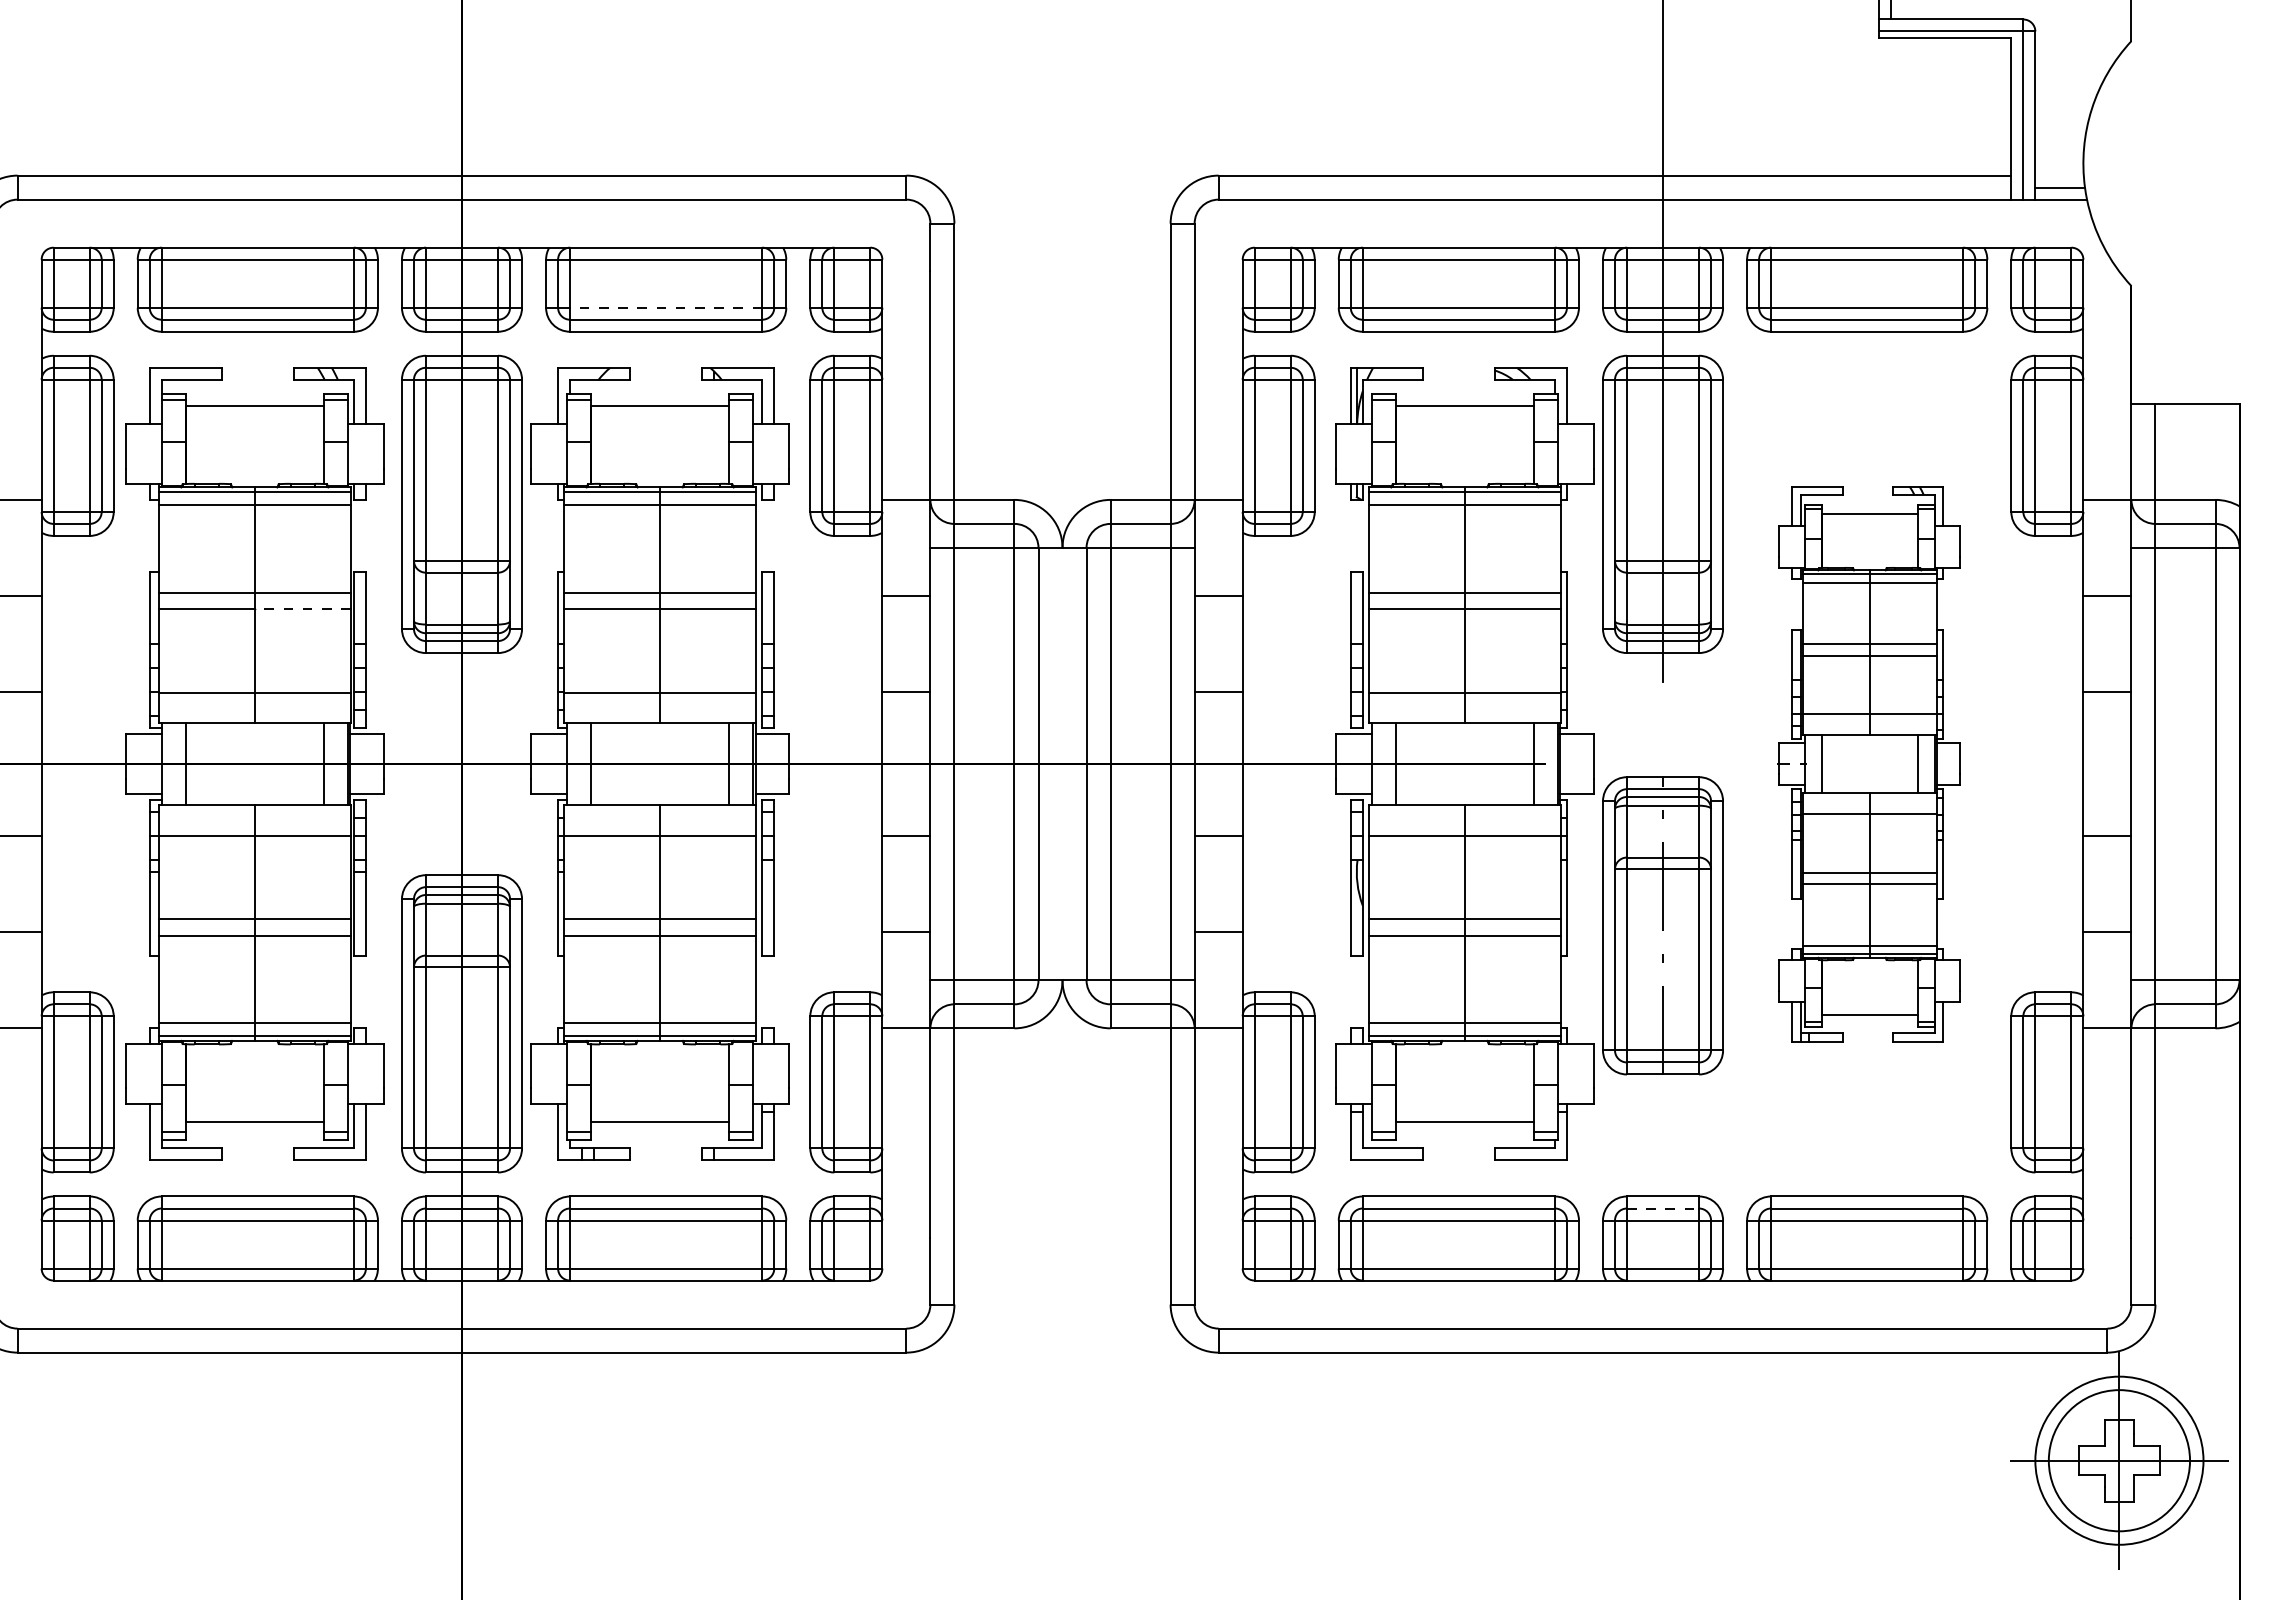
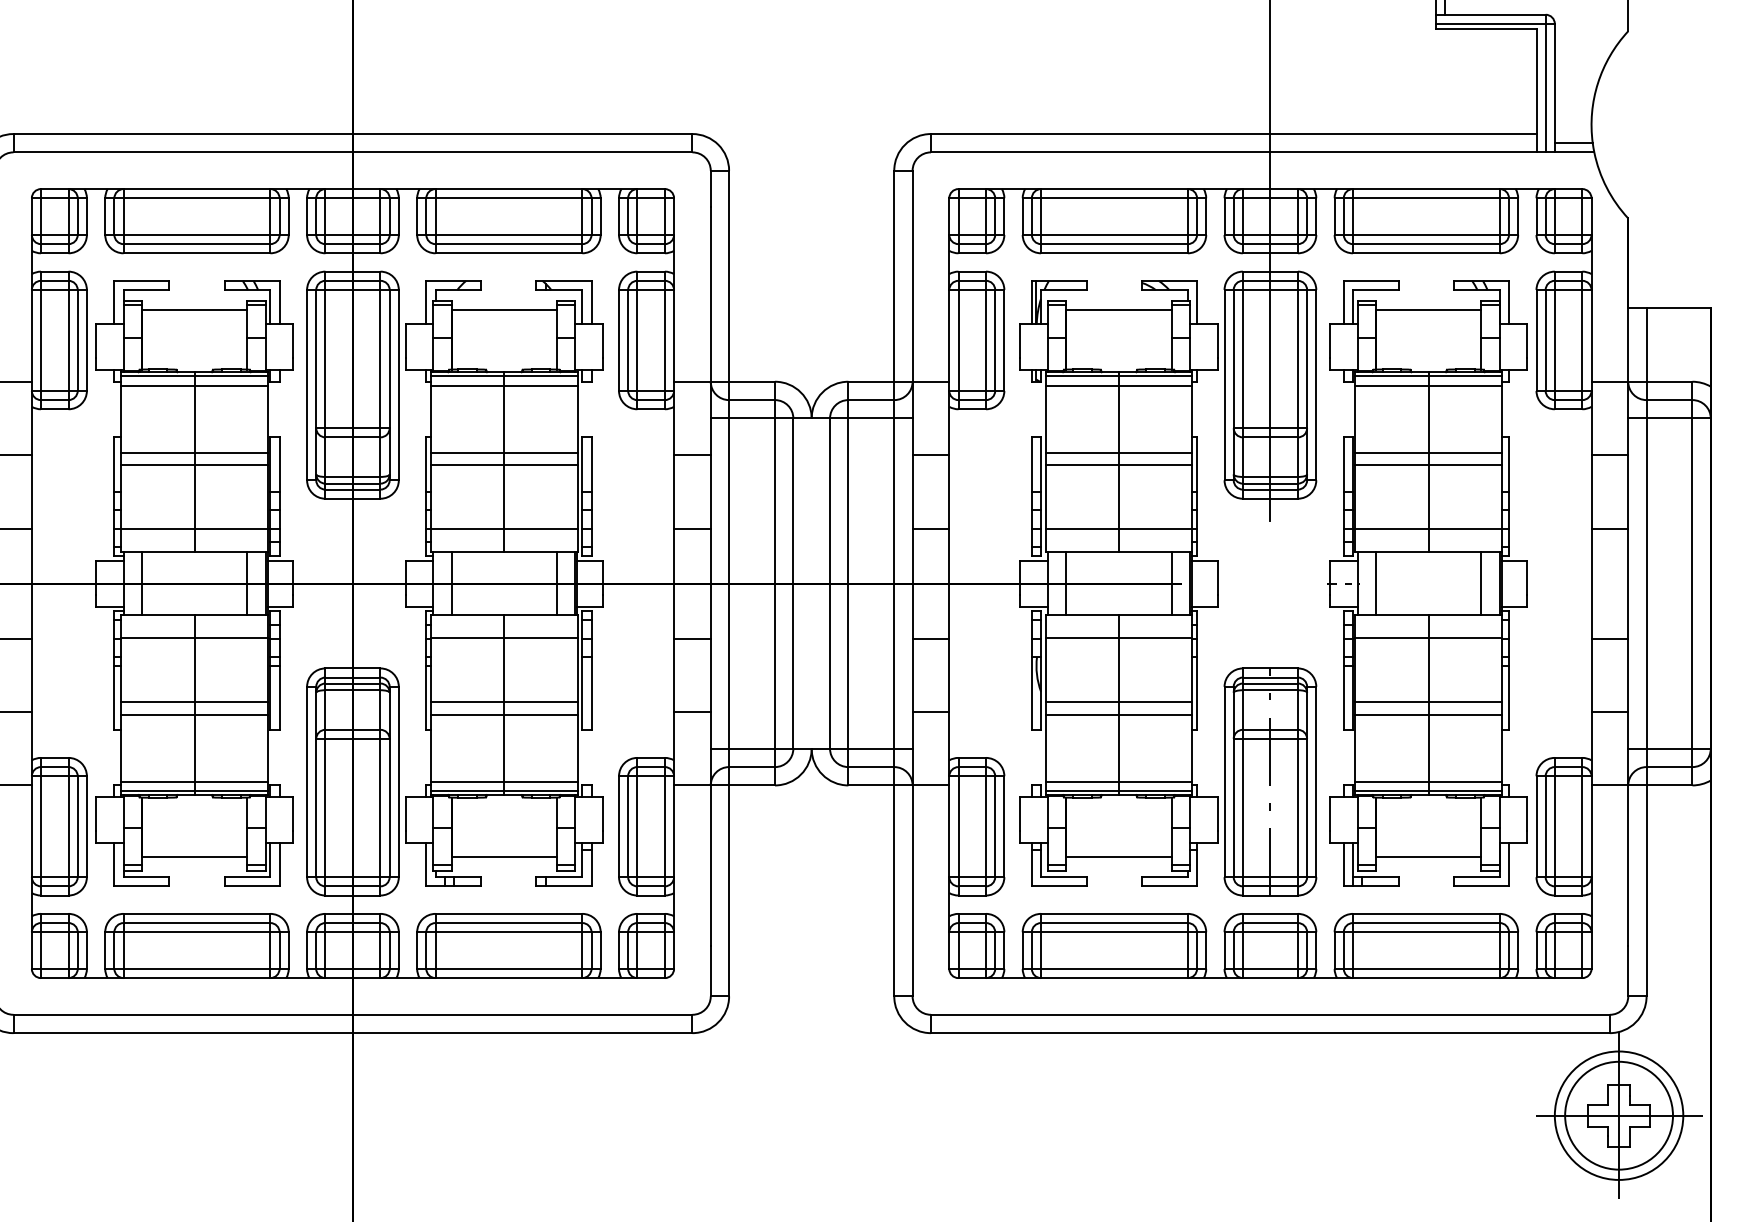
line: (665, 307) -> (508, 234), dashed -> solid
line: (302, 609) -> (231, 465), dashed -> solid
part: (1868, 763) -> (1427, 583), size x1.43
part: (1662, 925) -> (1270, 781), moved
line: (1663, 1208) -> (1270, 923), dashed -> solid

